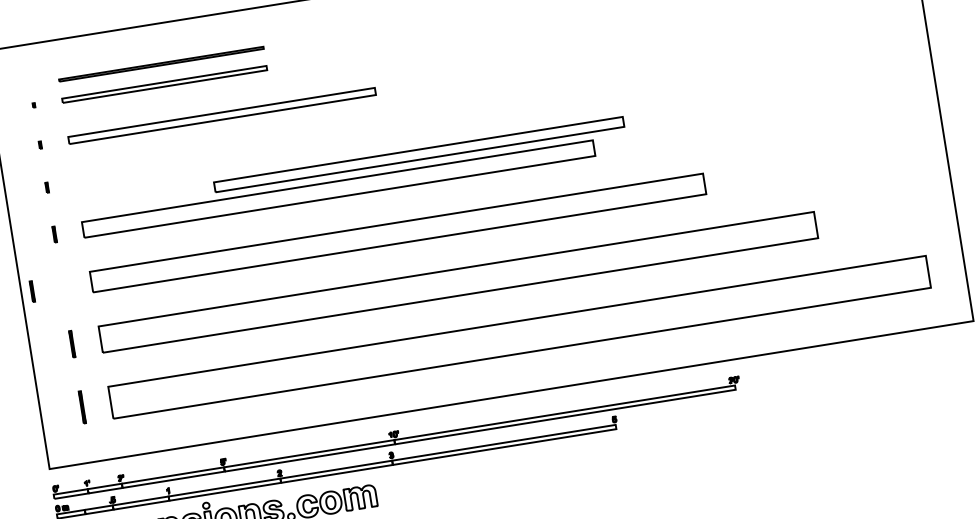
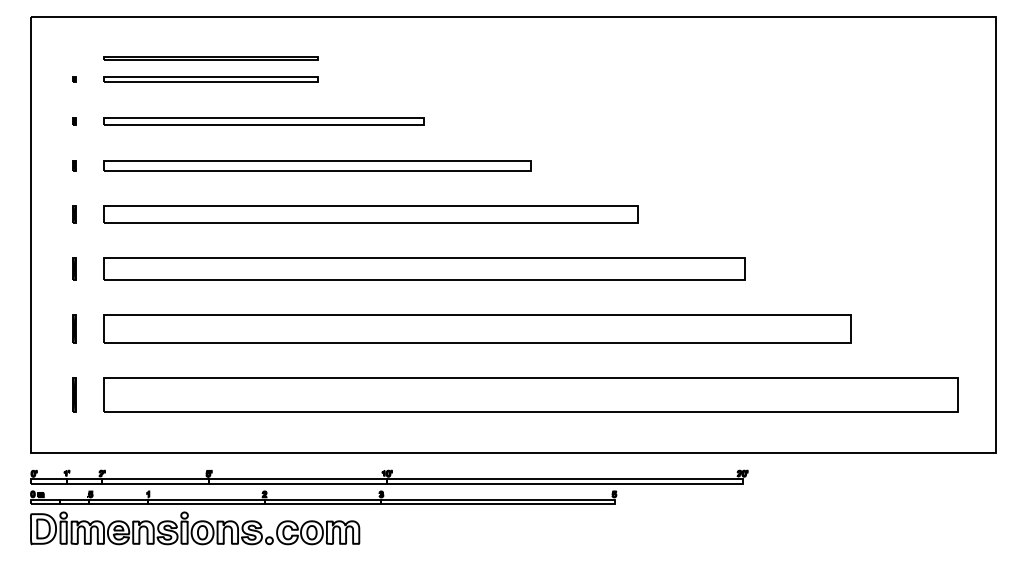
part: (418, 154) -> (317, 165), moved
line: (32, 291) -> (74, 268), moved

